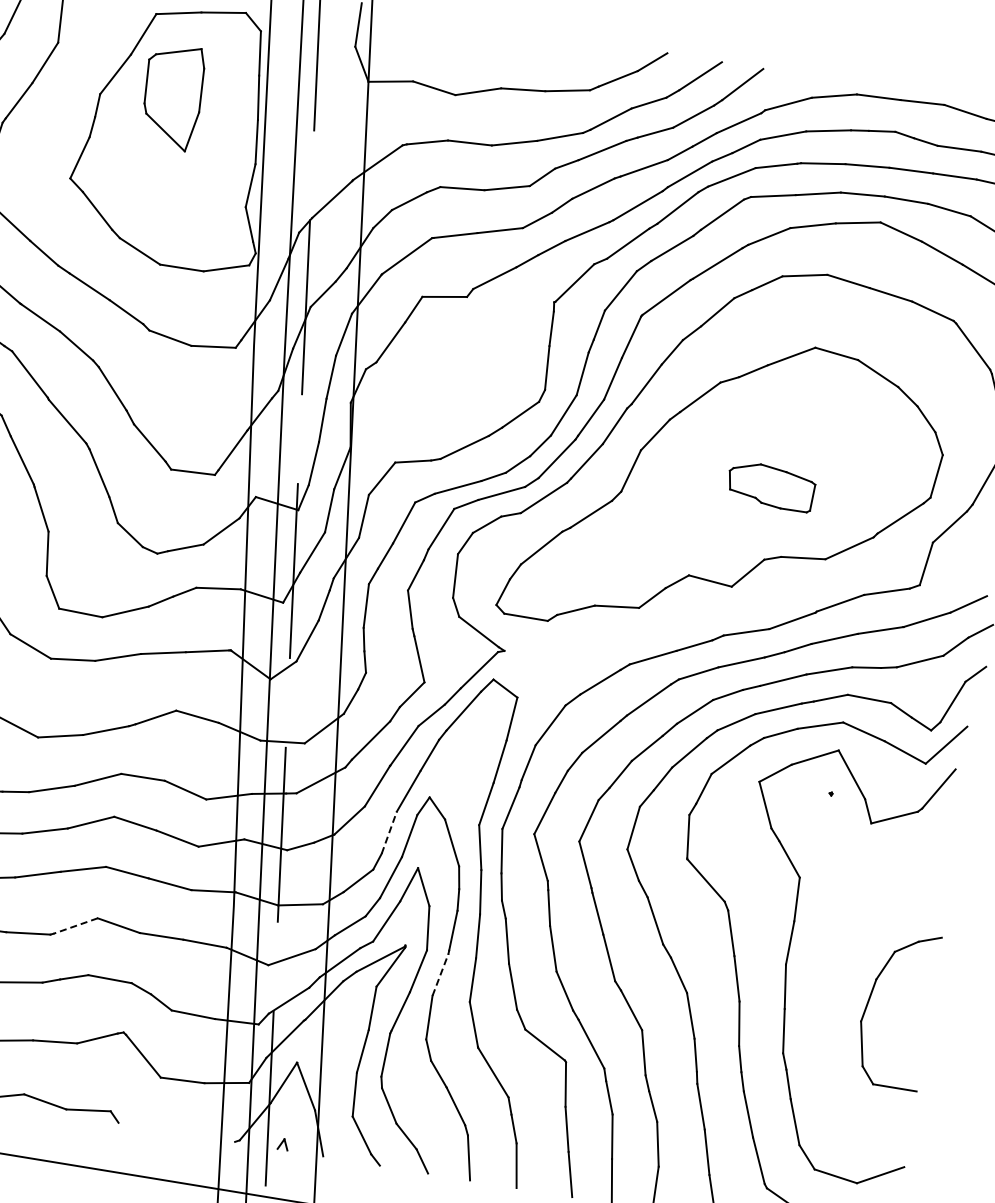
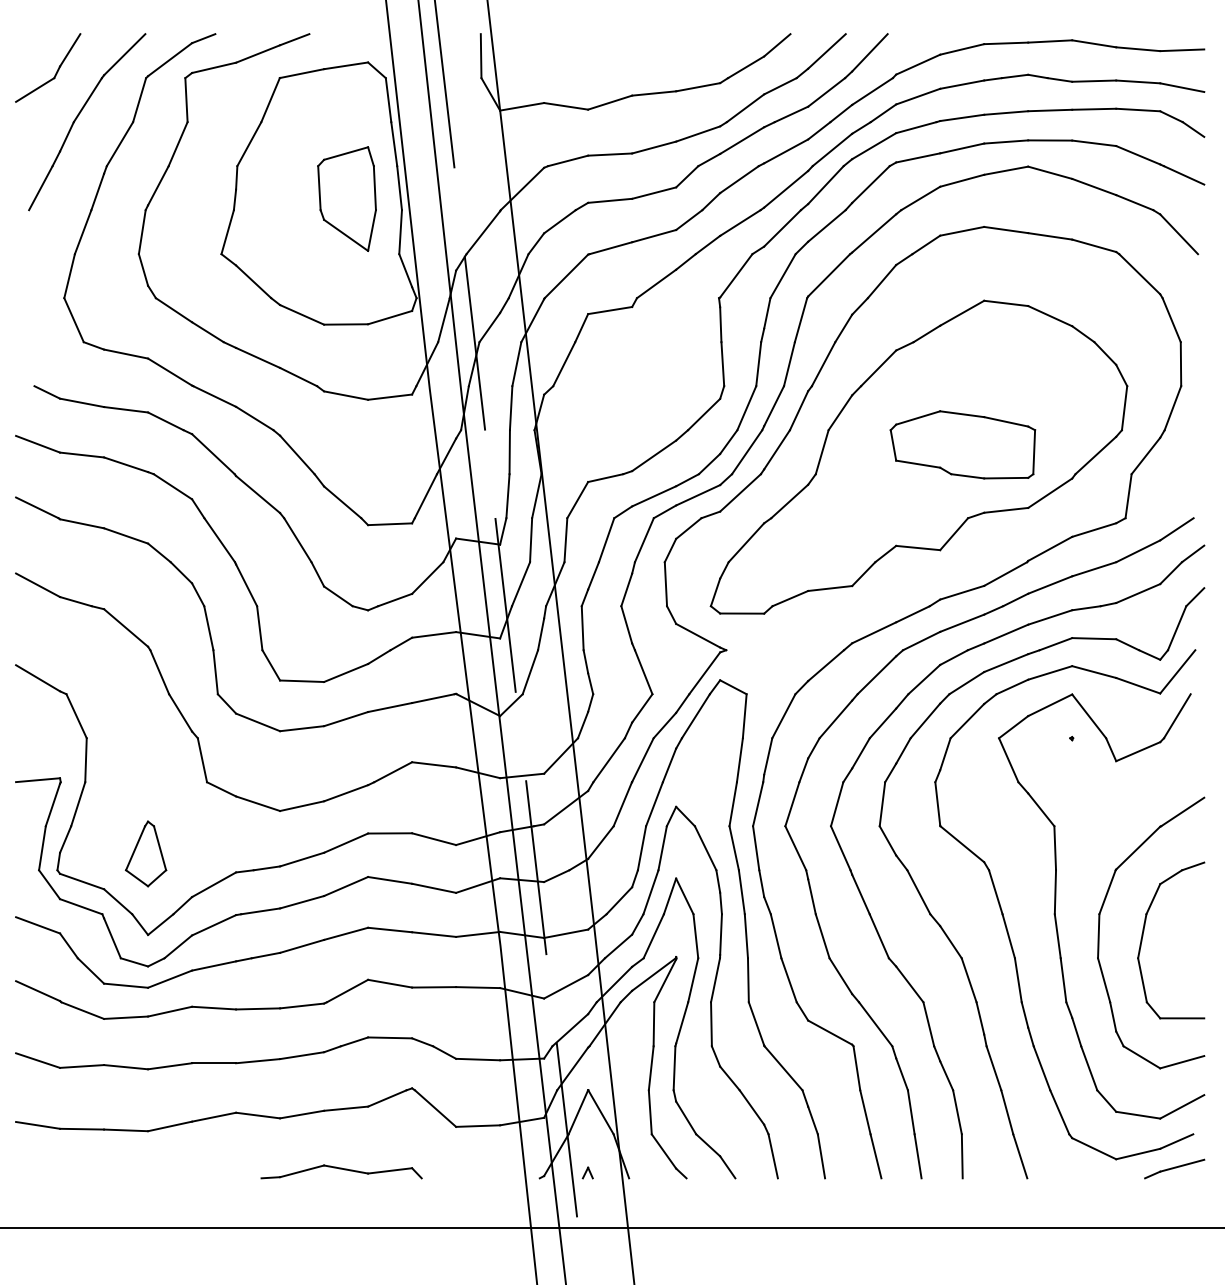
part: (171, 96) -> (346, 198), moved
part: (770, 486) -> (962, 444), size x1.67
line: (389, 832) -> (642, 847), dashed -> solid
line: (75, 926) -> (347, 991), dashed -> solid
line: (440, 974) -> (715, 979), dashed -> solid
part: (827, 989) -> (1099, 932), added

